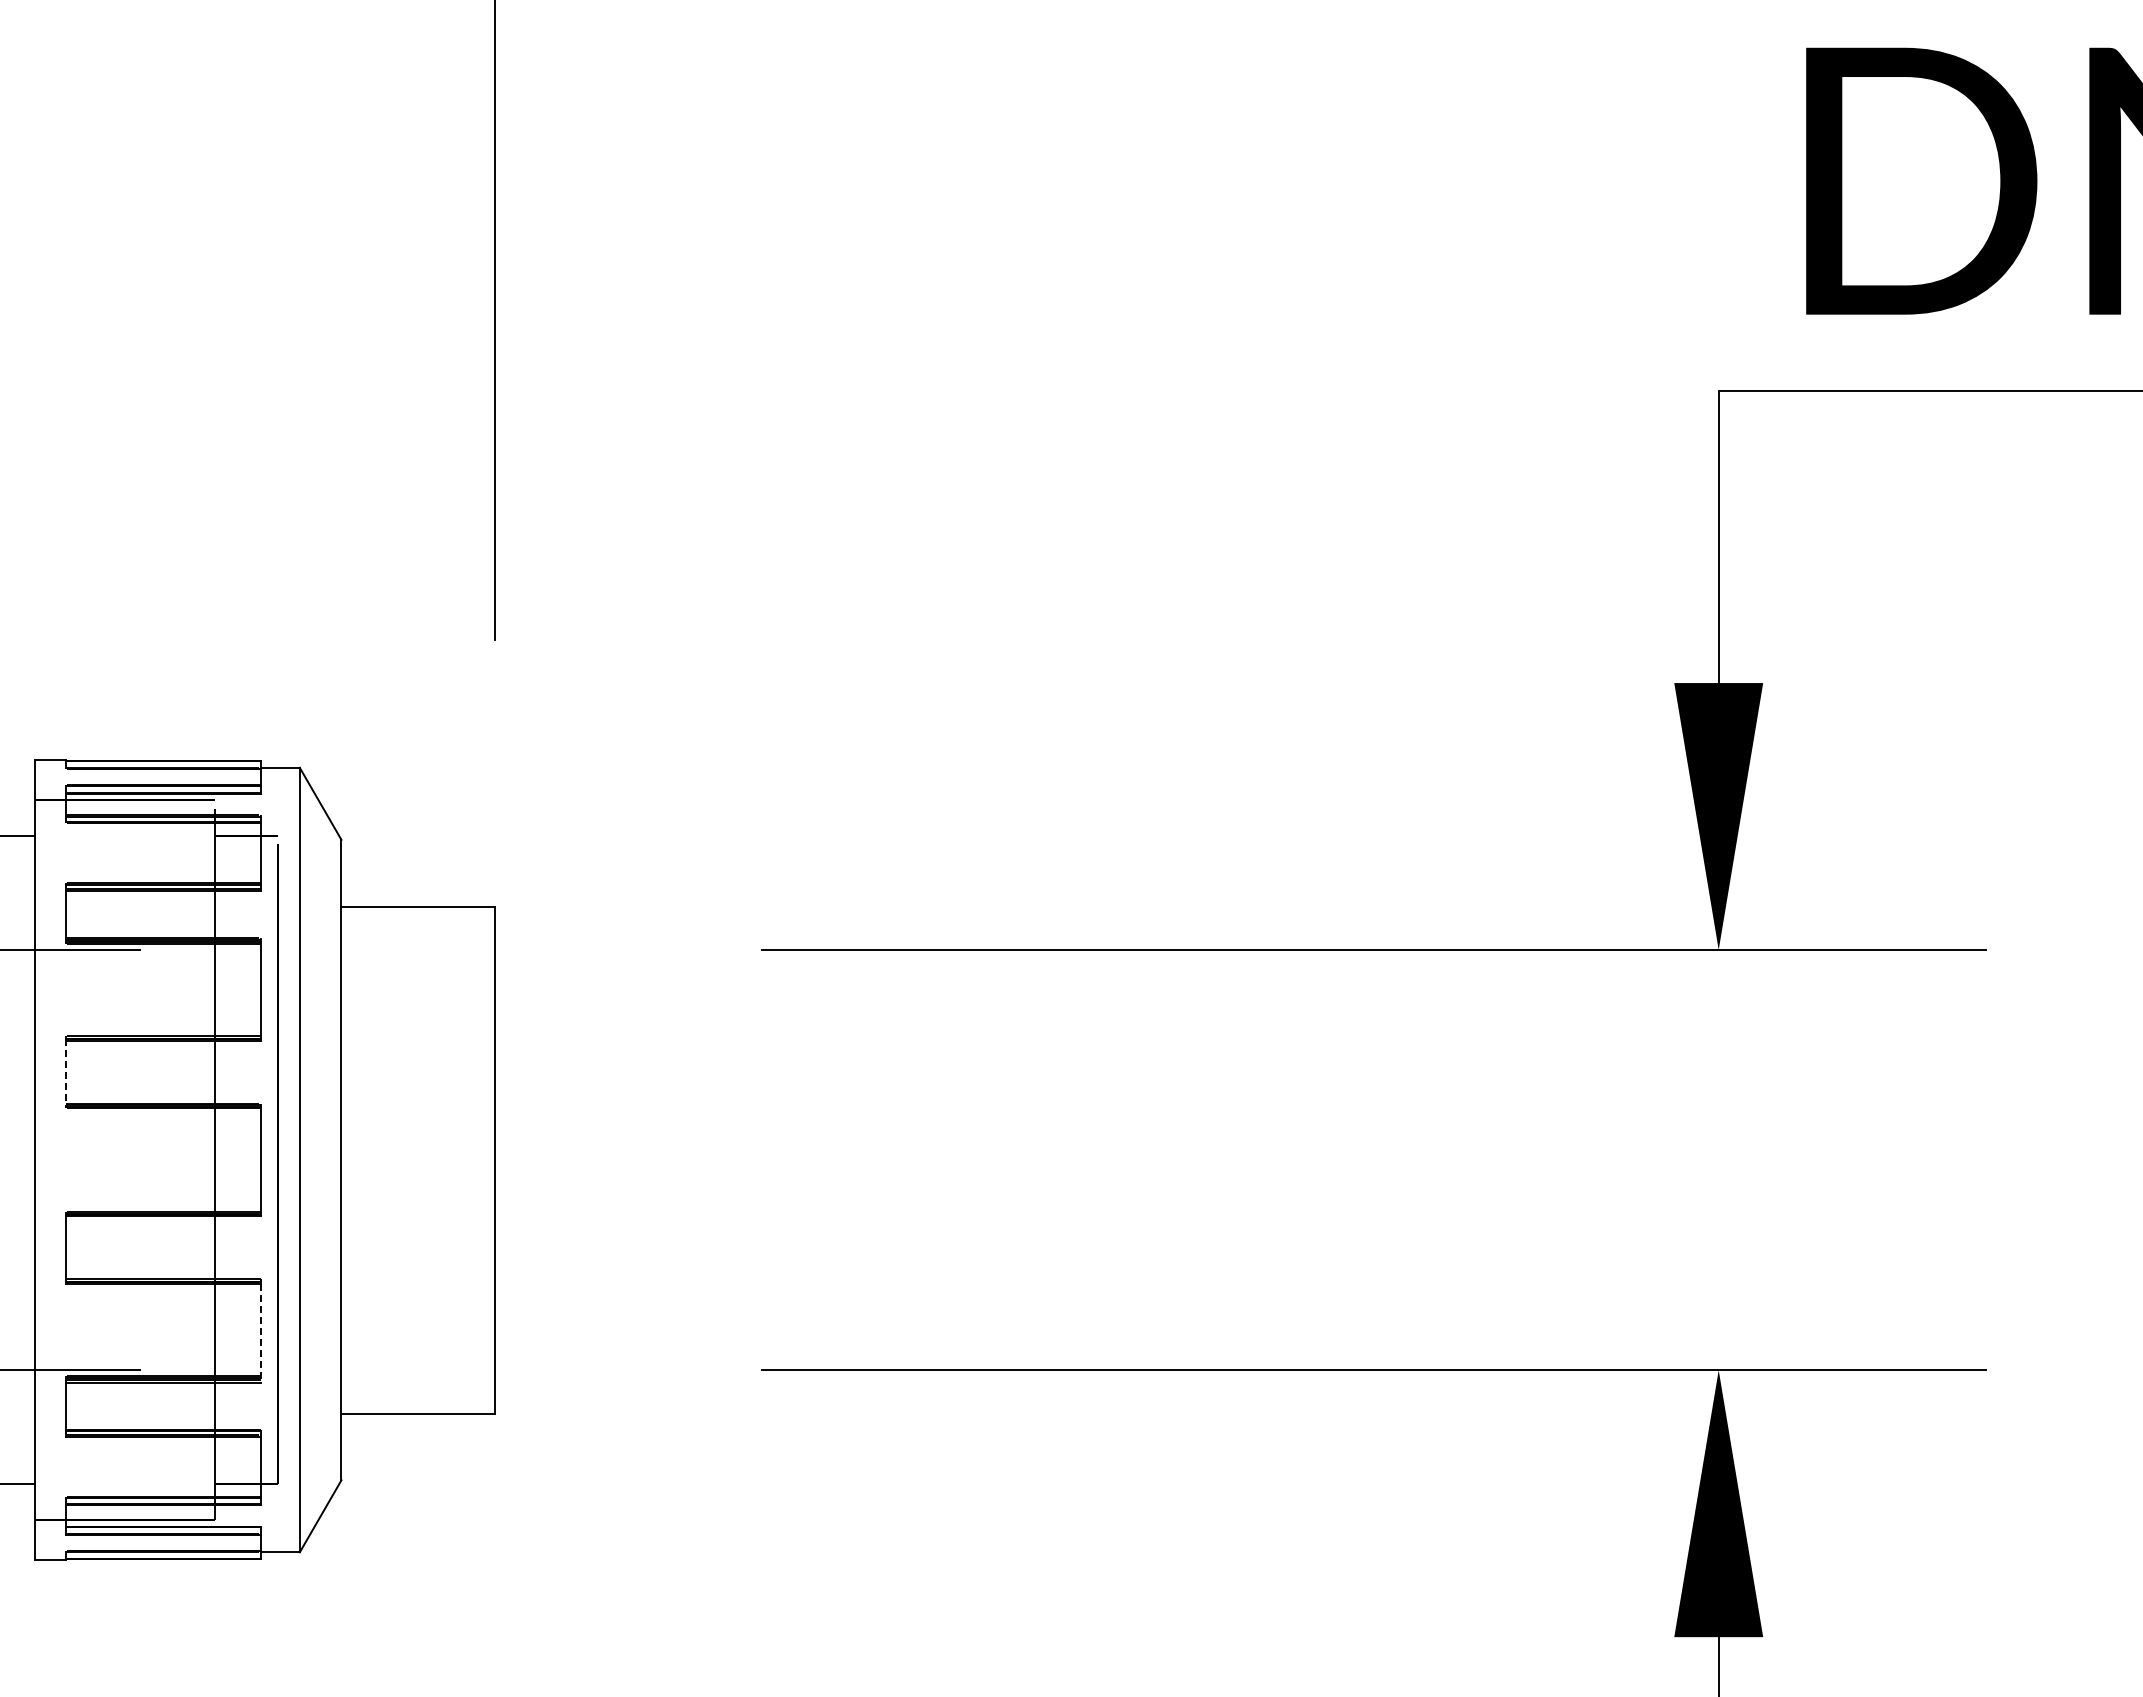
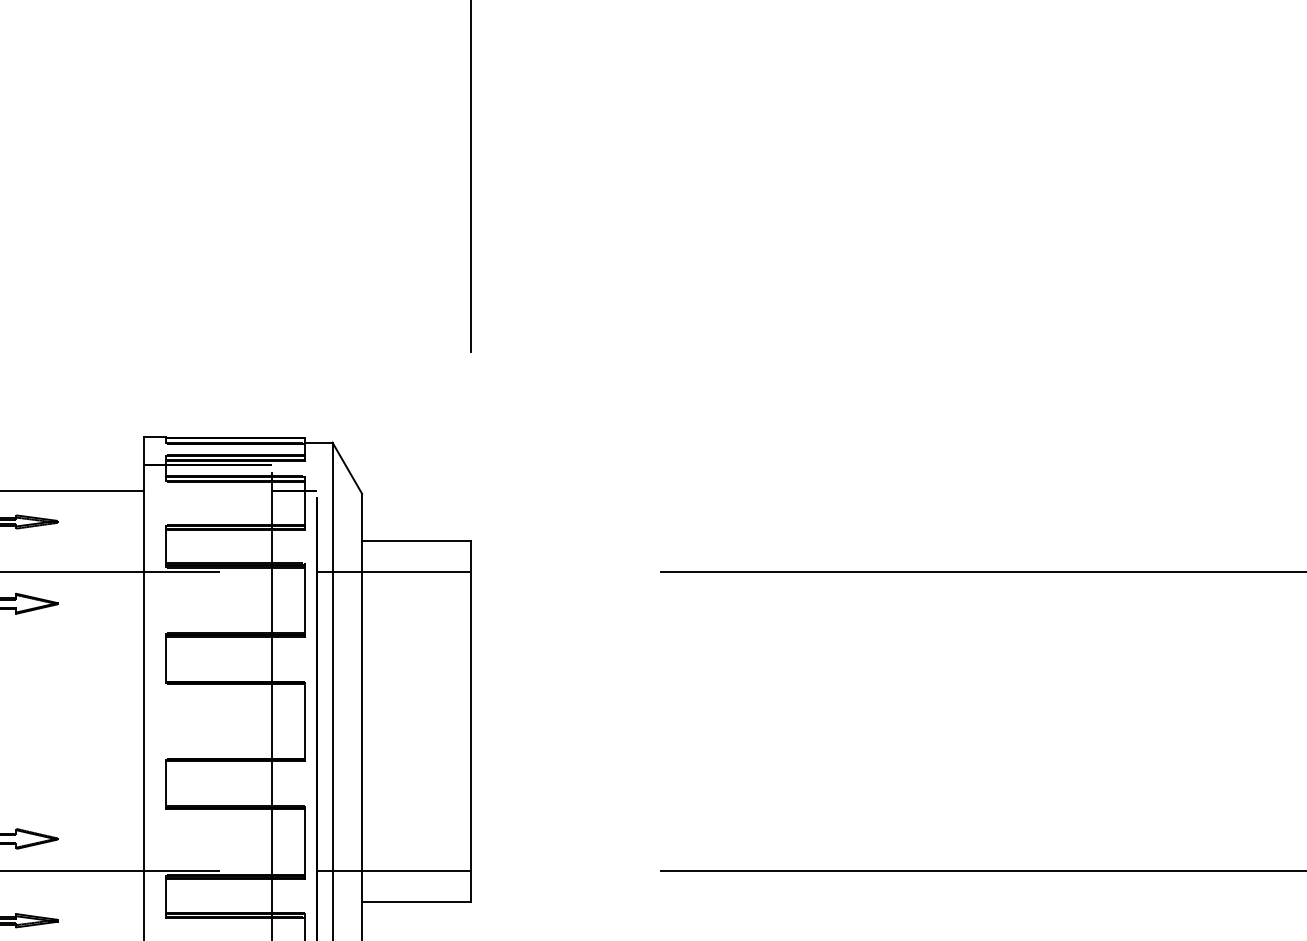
line: (386, 949) -> (394, 571), added
line: (65, 1073) -> (166, 659), dashed -> solid
line: (260, 1333) -> (304, 844), dashed -> solid
line: (386, 1370) -> (394, 870), added

